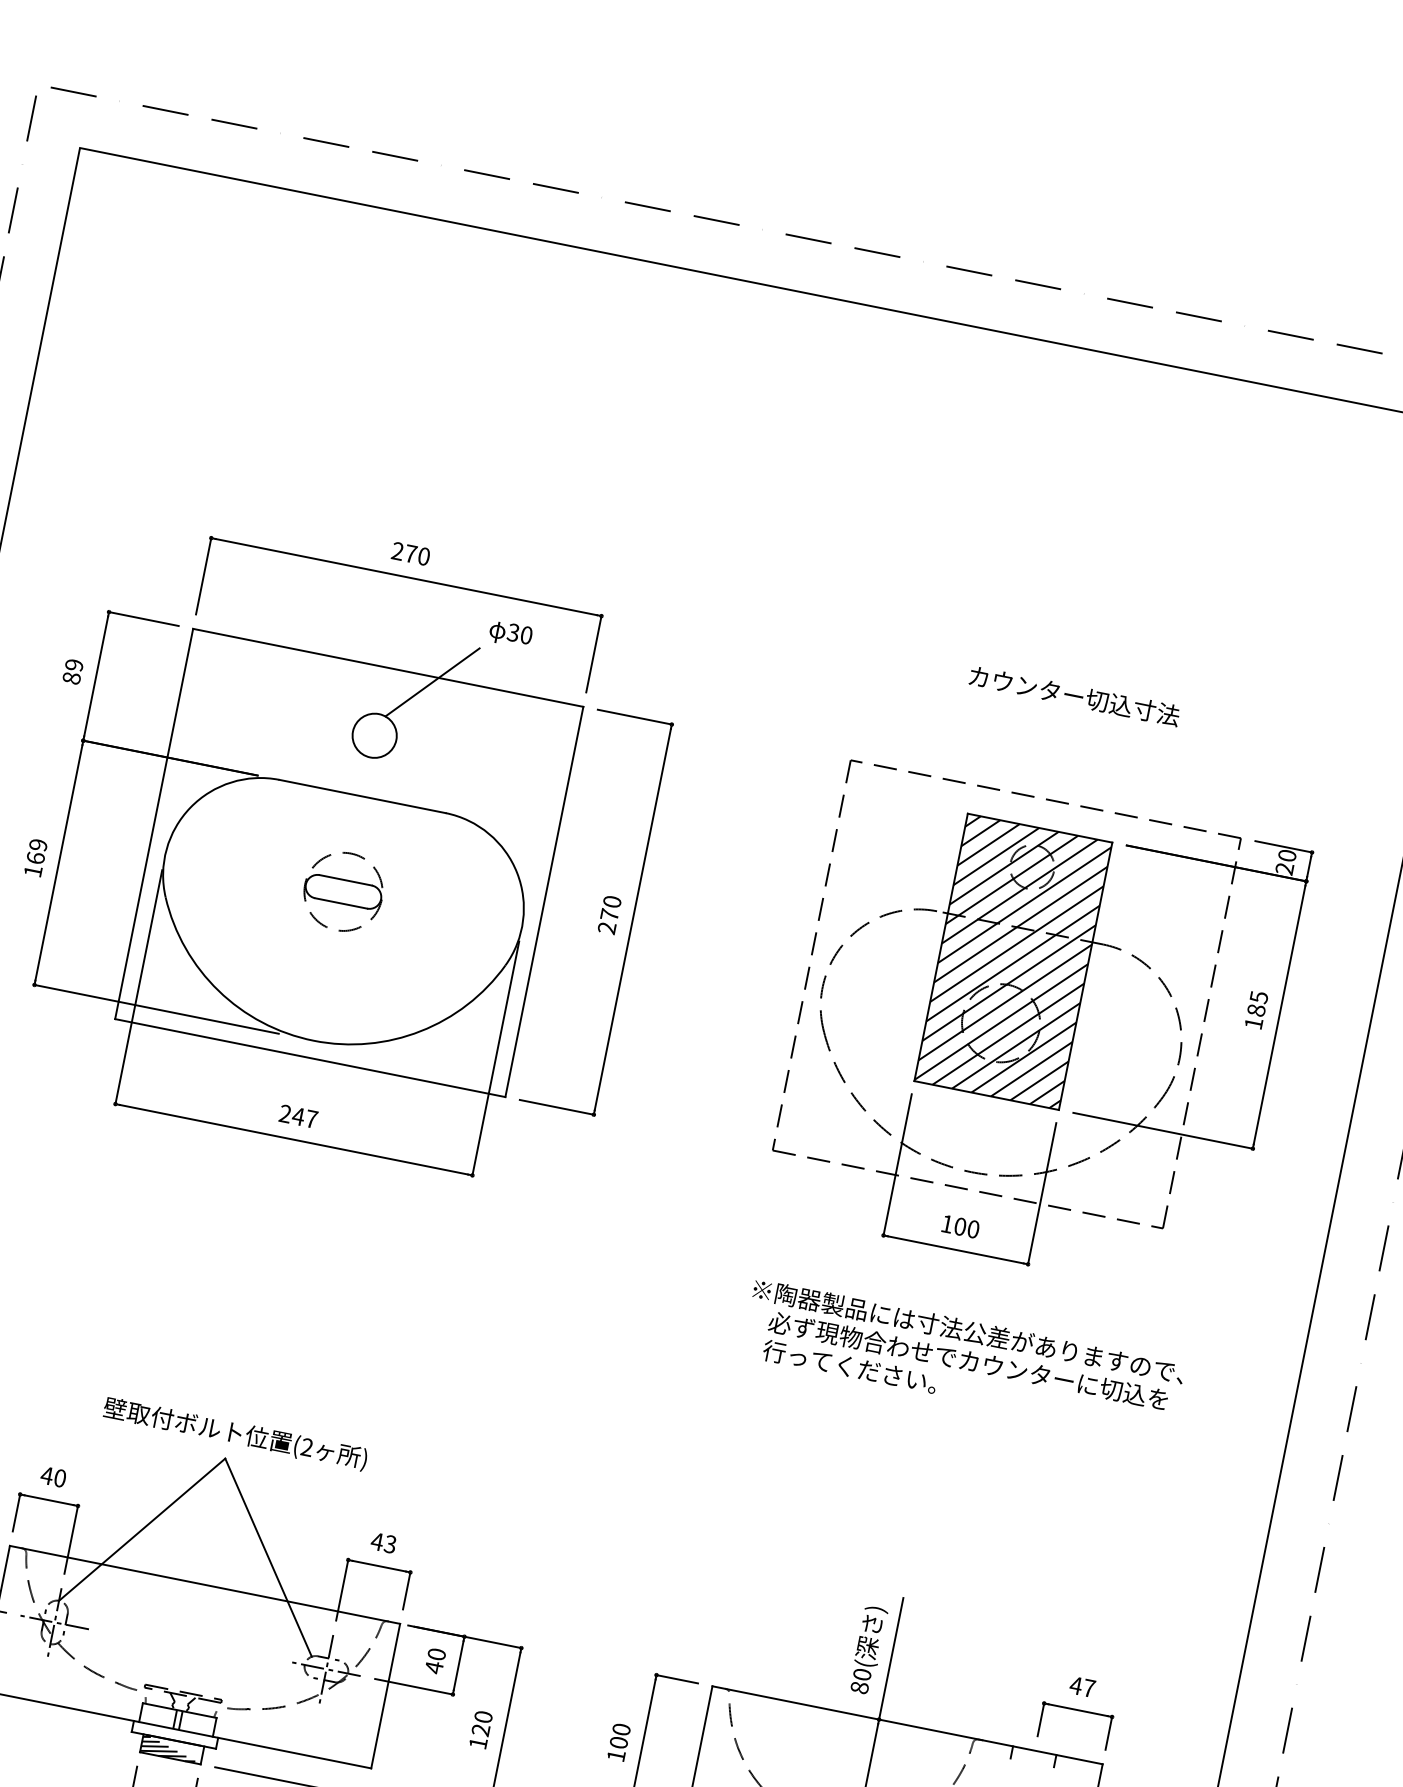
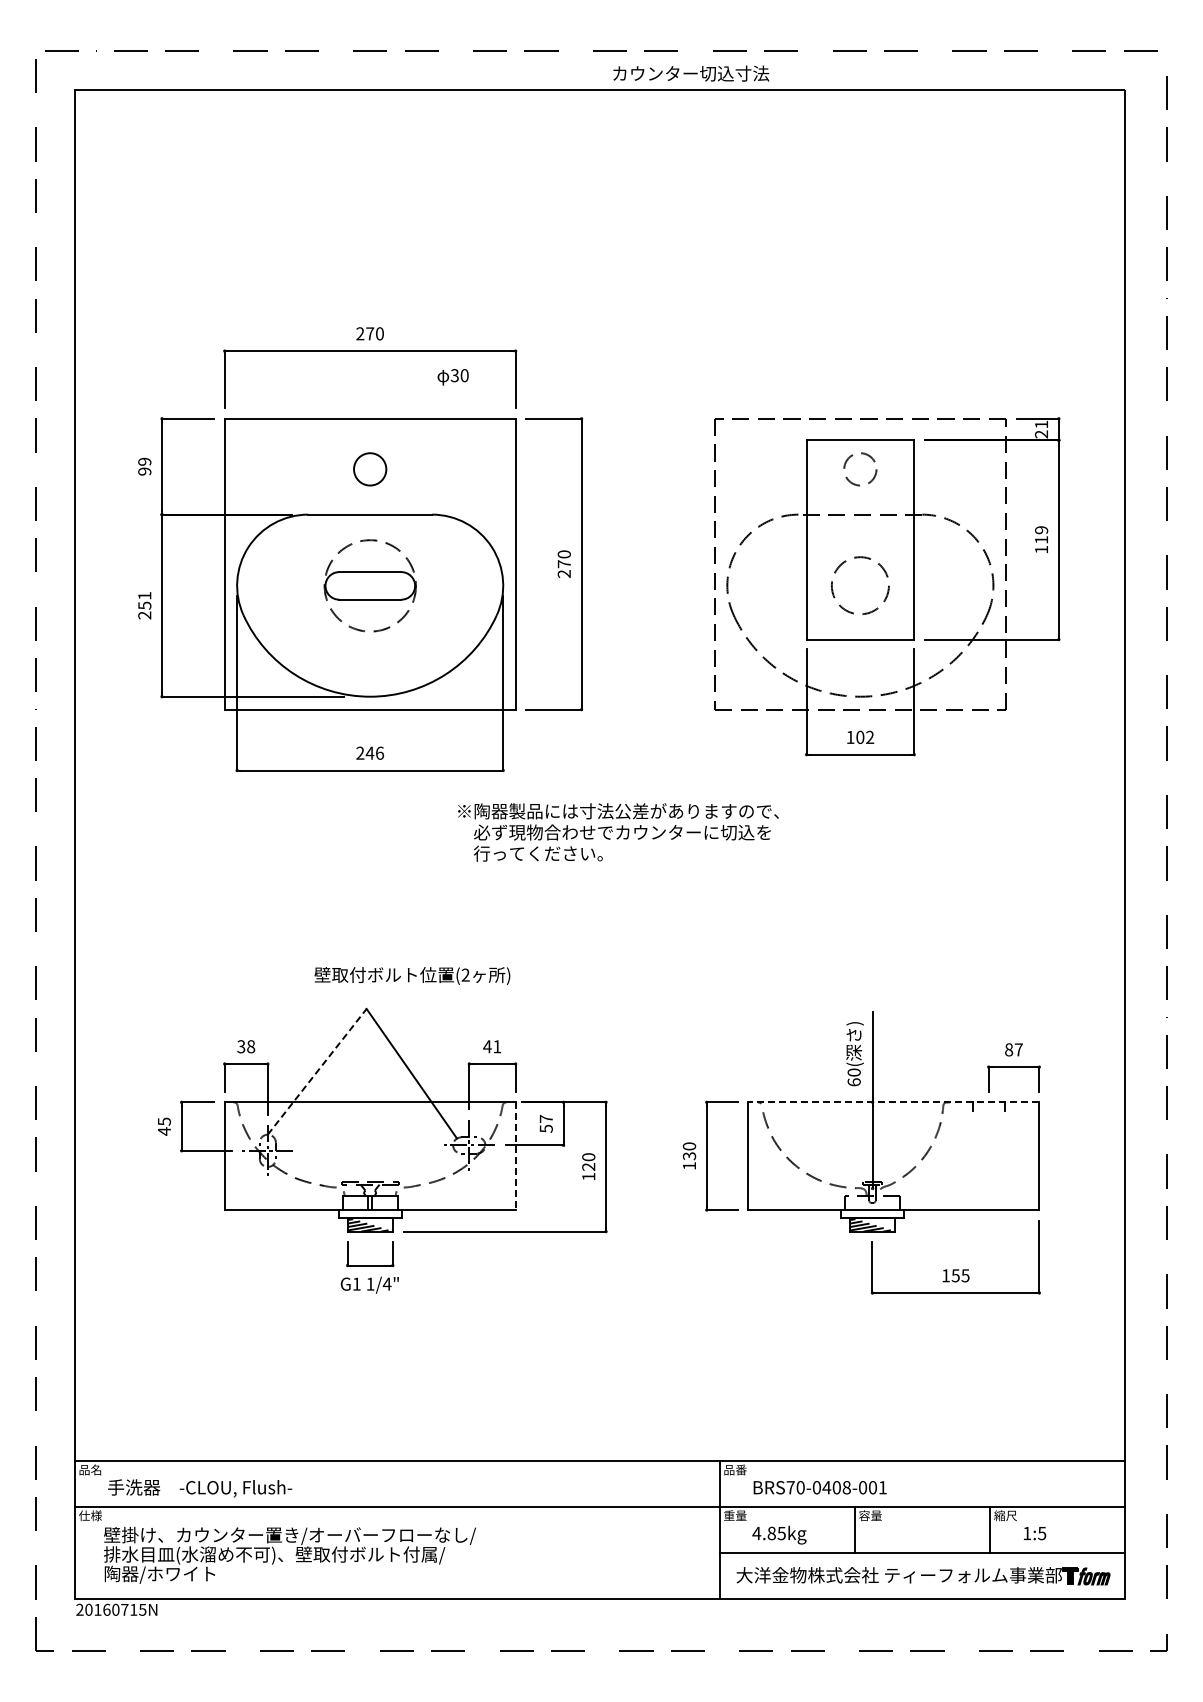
text: (71, 678) -> (144, 471), 89 -> 99
line: (431, 681) -> (403, 422), removed
text: (1075, 695) -> (691, 73), moved
text: (1287, 855) -> (1041, 424), 20 -> 21
text: (35, 857) -> (144, 605), 169 -> 251
part: (342, 891) -> (369, 585), size x1.6
hatch: (1013, 961) -> (860, 539), removed
text: (1257, 1003) -> (1041, 534), 185 -> 119
text: (312, 1118) -> (380, 752), 247 -> 246
text: (973, 1229) -> (870, 737), 100 -> 102
text: (963, 1359) -> (618, 832), moved
text: (235, 1433) -> (412, 975), moved
text: (54, 1476) -> (246, 1046), 40 -> 38
line: (142, 1529) -> (317, 1071), solid -> dashed
text: (390, 1544) -> (497, 1046), 43 -> 41
text: (434, 1661) -> (545, 1124), 40 -> 57
text: (1075, 1685) -> (1008, 1049), 47 -> 87
text: (858, 1687) -> (853, 1082), 80( -> 60(
line: (385, 1696) -> (515, 1156), solid -> dashed
line: (906, 1725) -> (893, 1102), solid -> dashed
text: (618, 1743) -> (689, 1156), 100 -> 130

